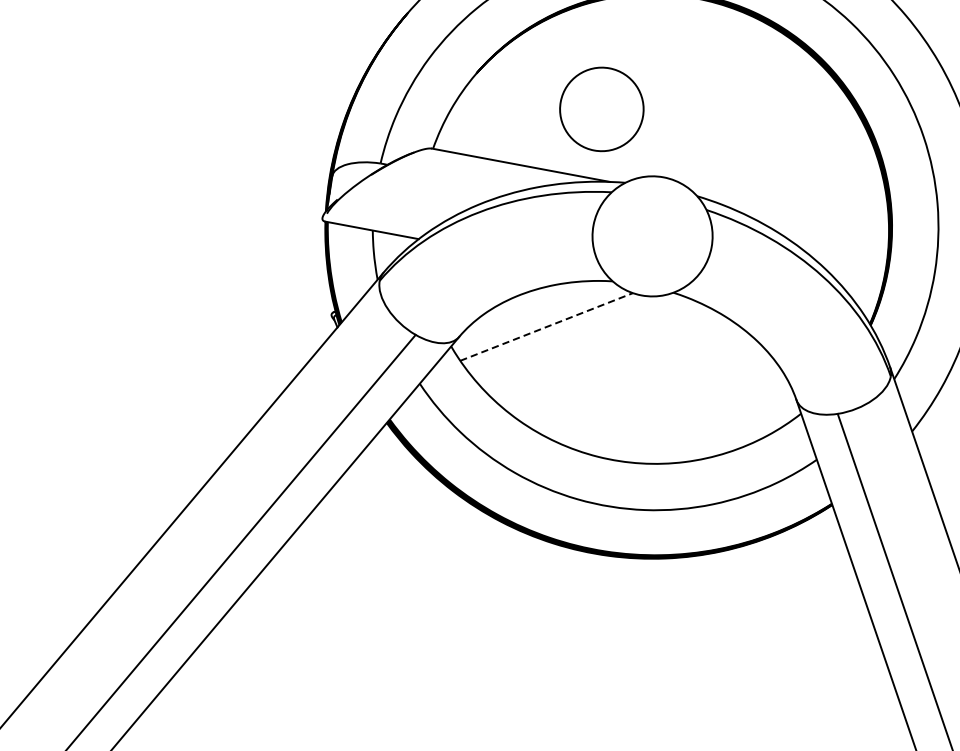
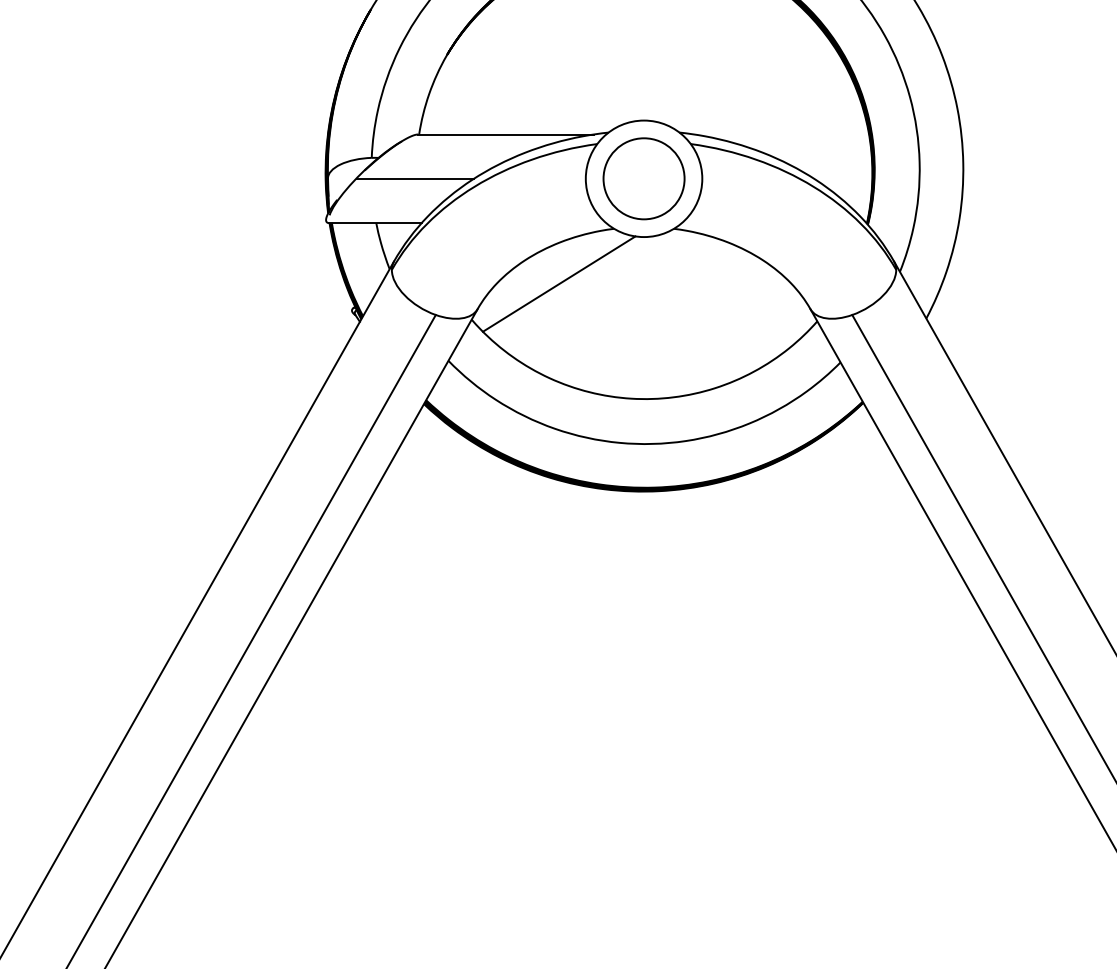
circle: (601, 108) -> (643, 178), moved
line: (419, 192) -> (414, 178), added
line: (546, 327) -> (559, 284), dashed -> solid

